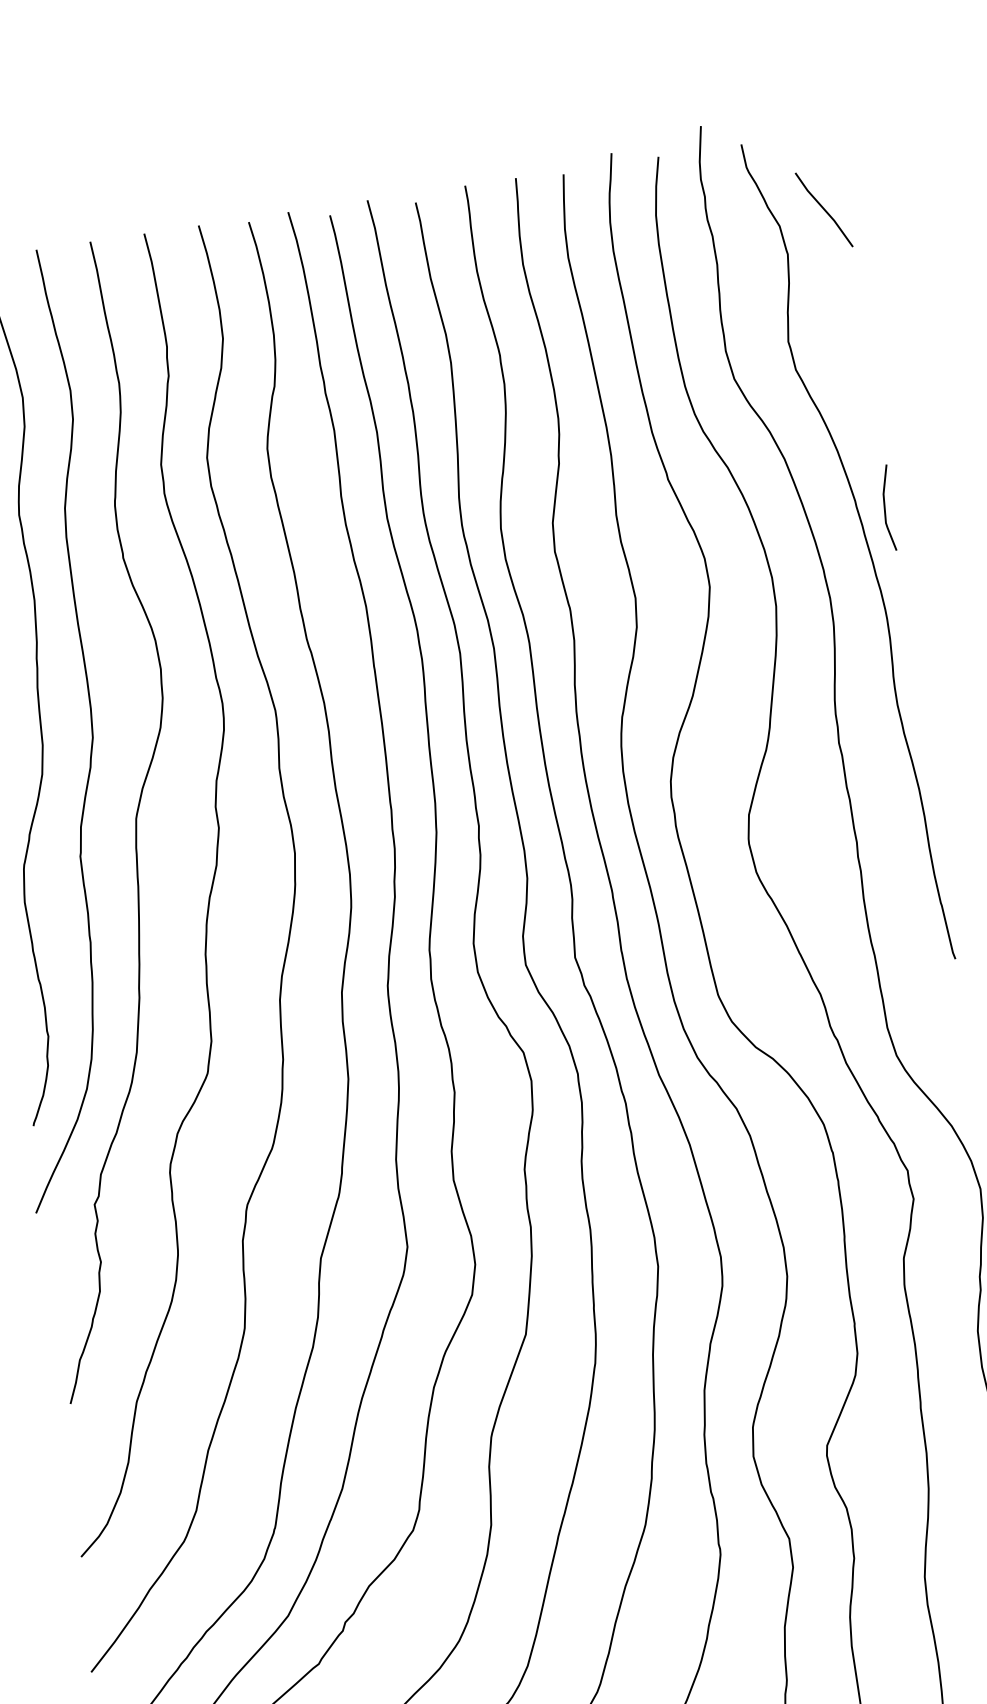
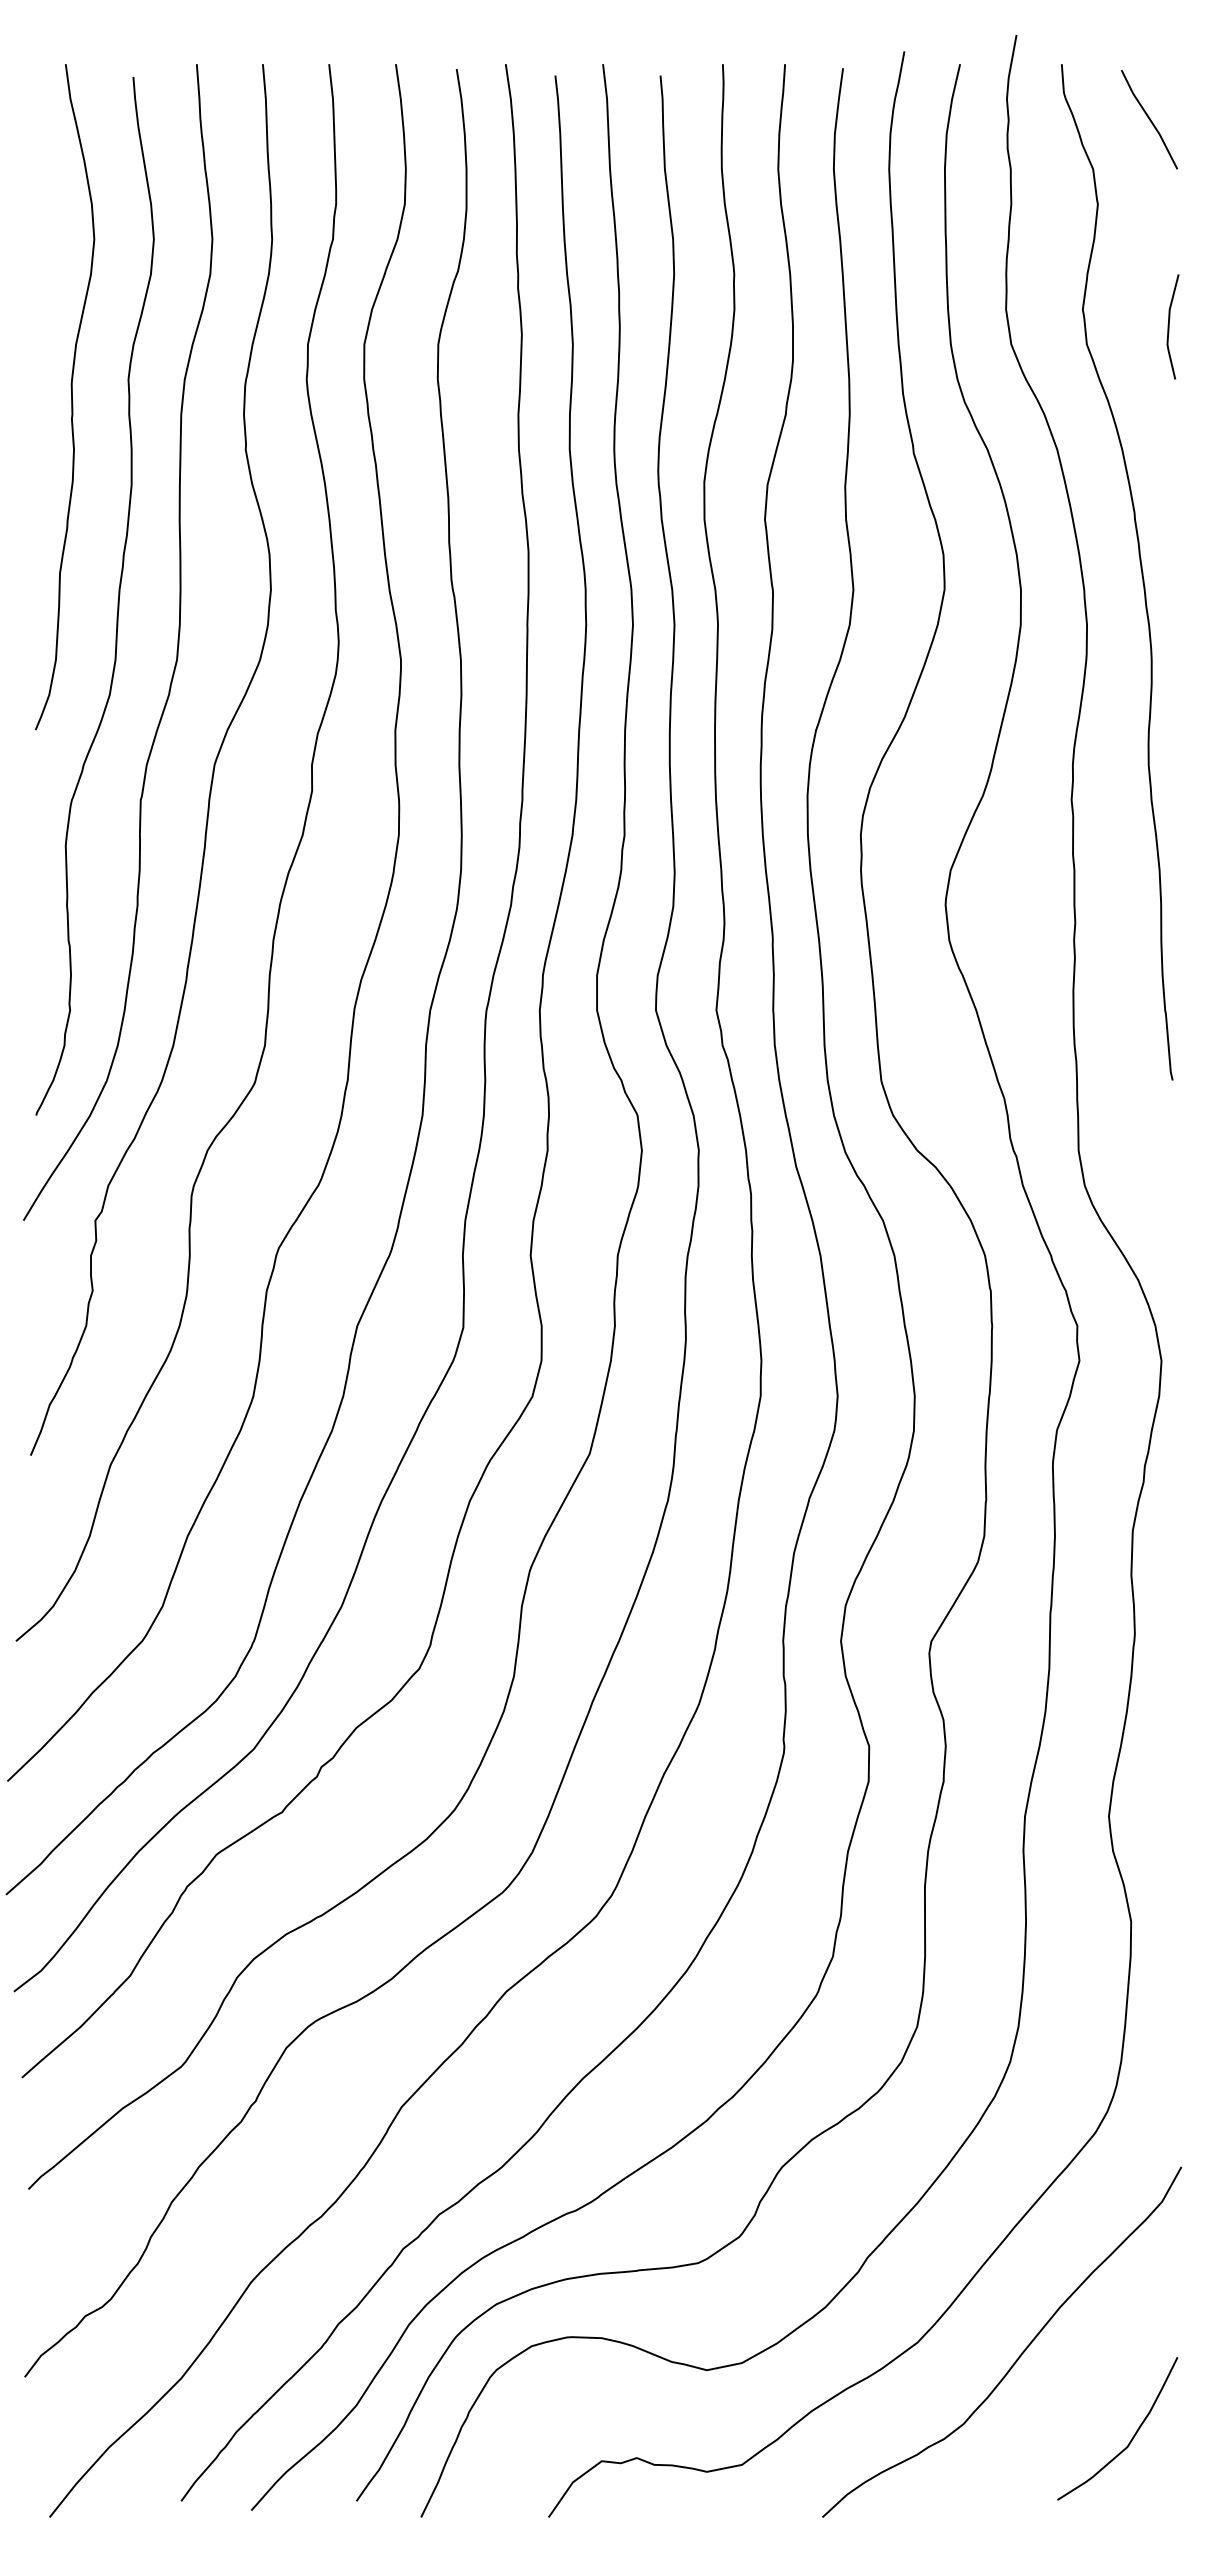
line: (824, 209) -> (1149, 119), moved
line: (885, 508) -> (1169, 326), moved

